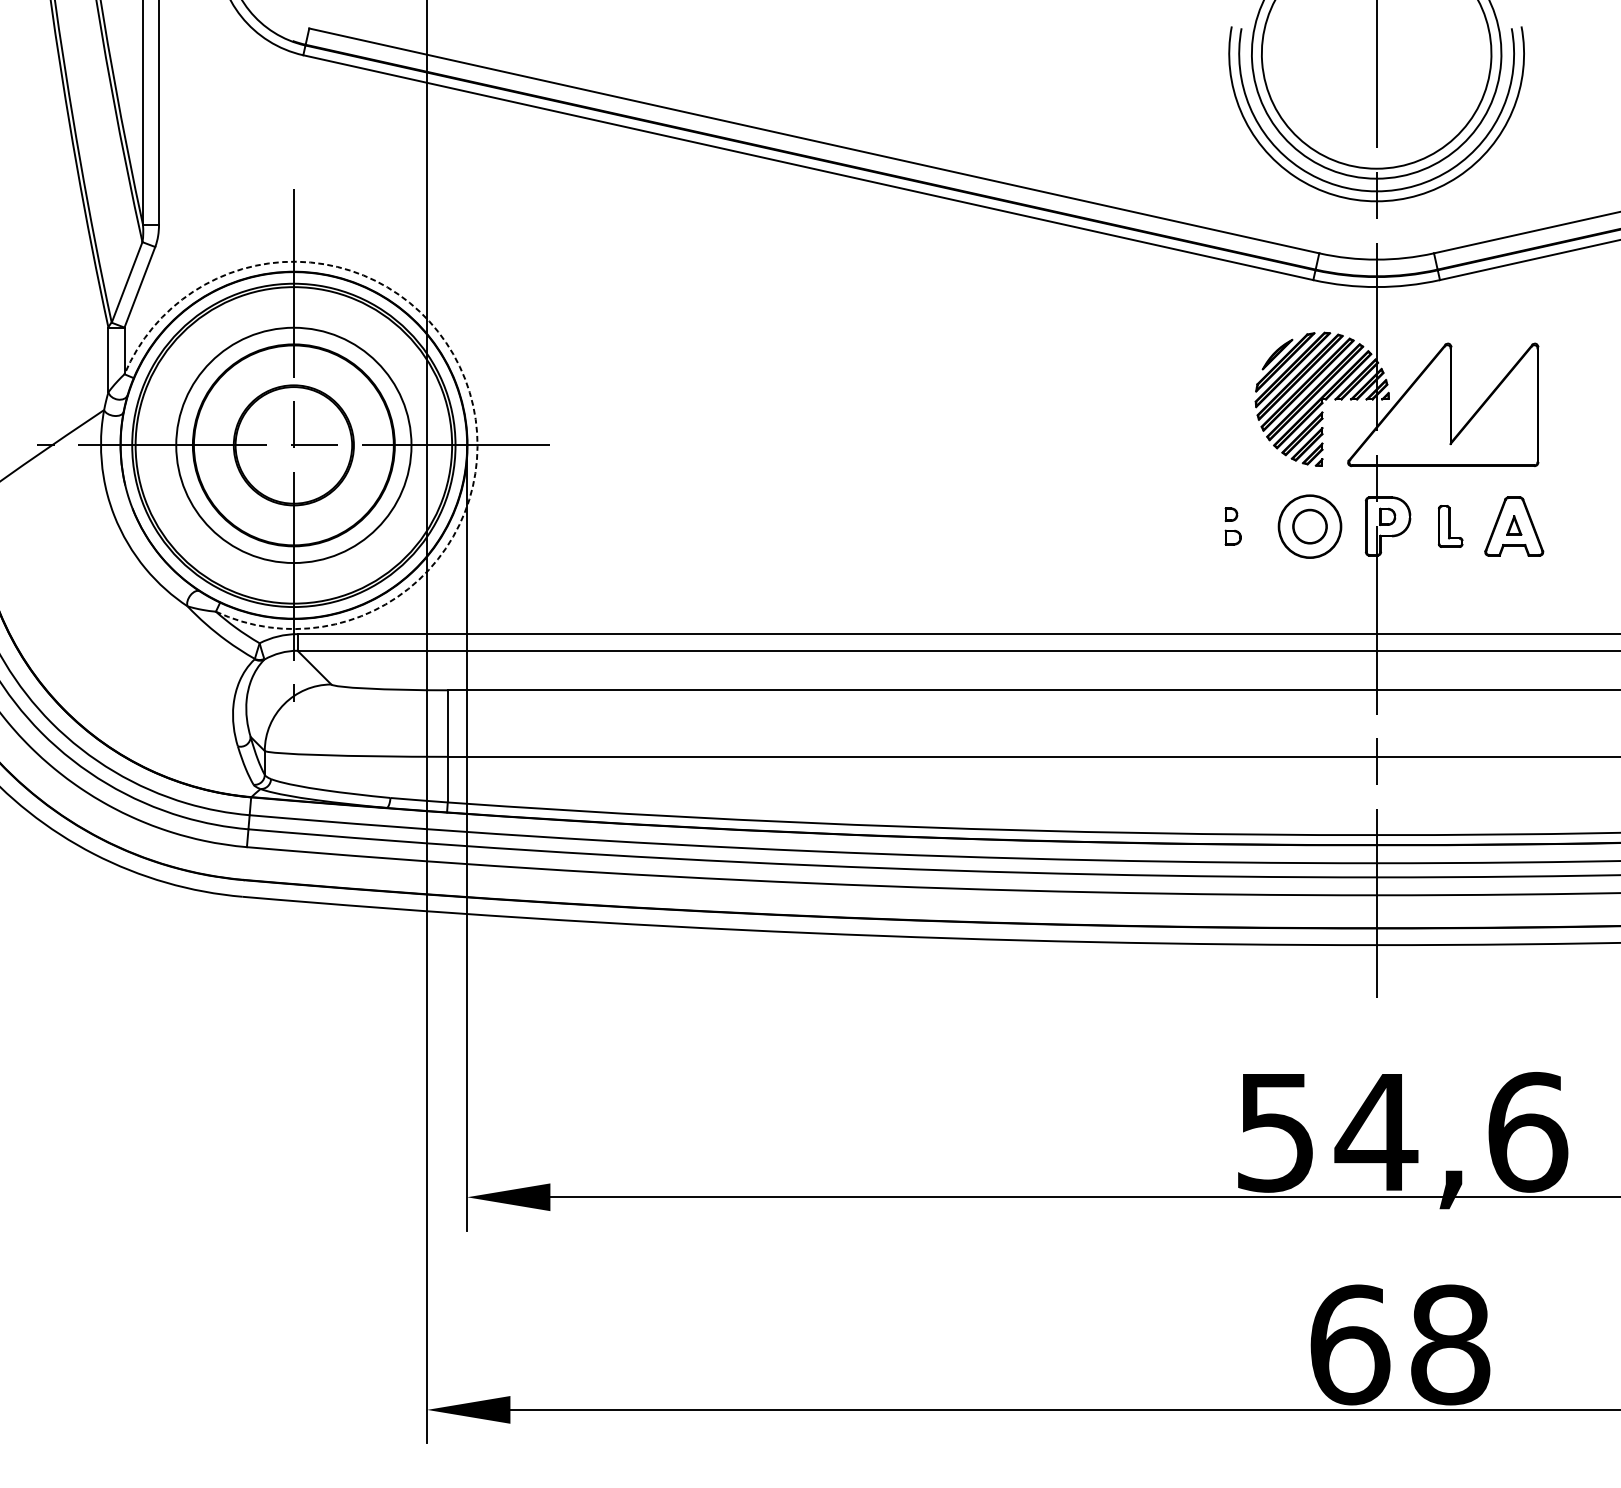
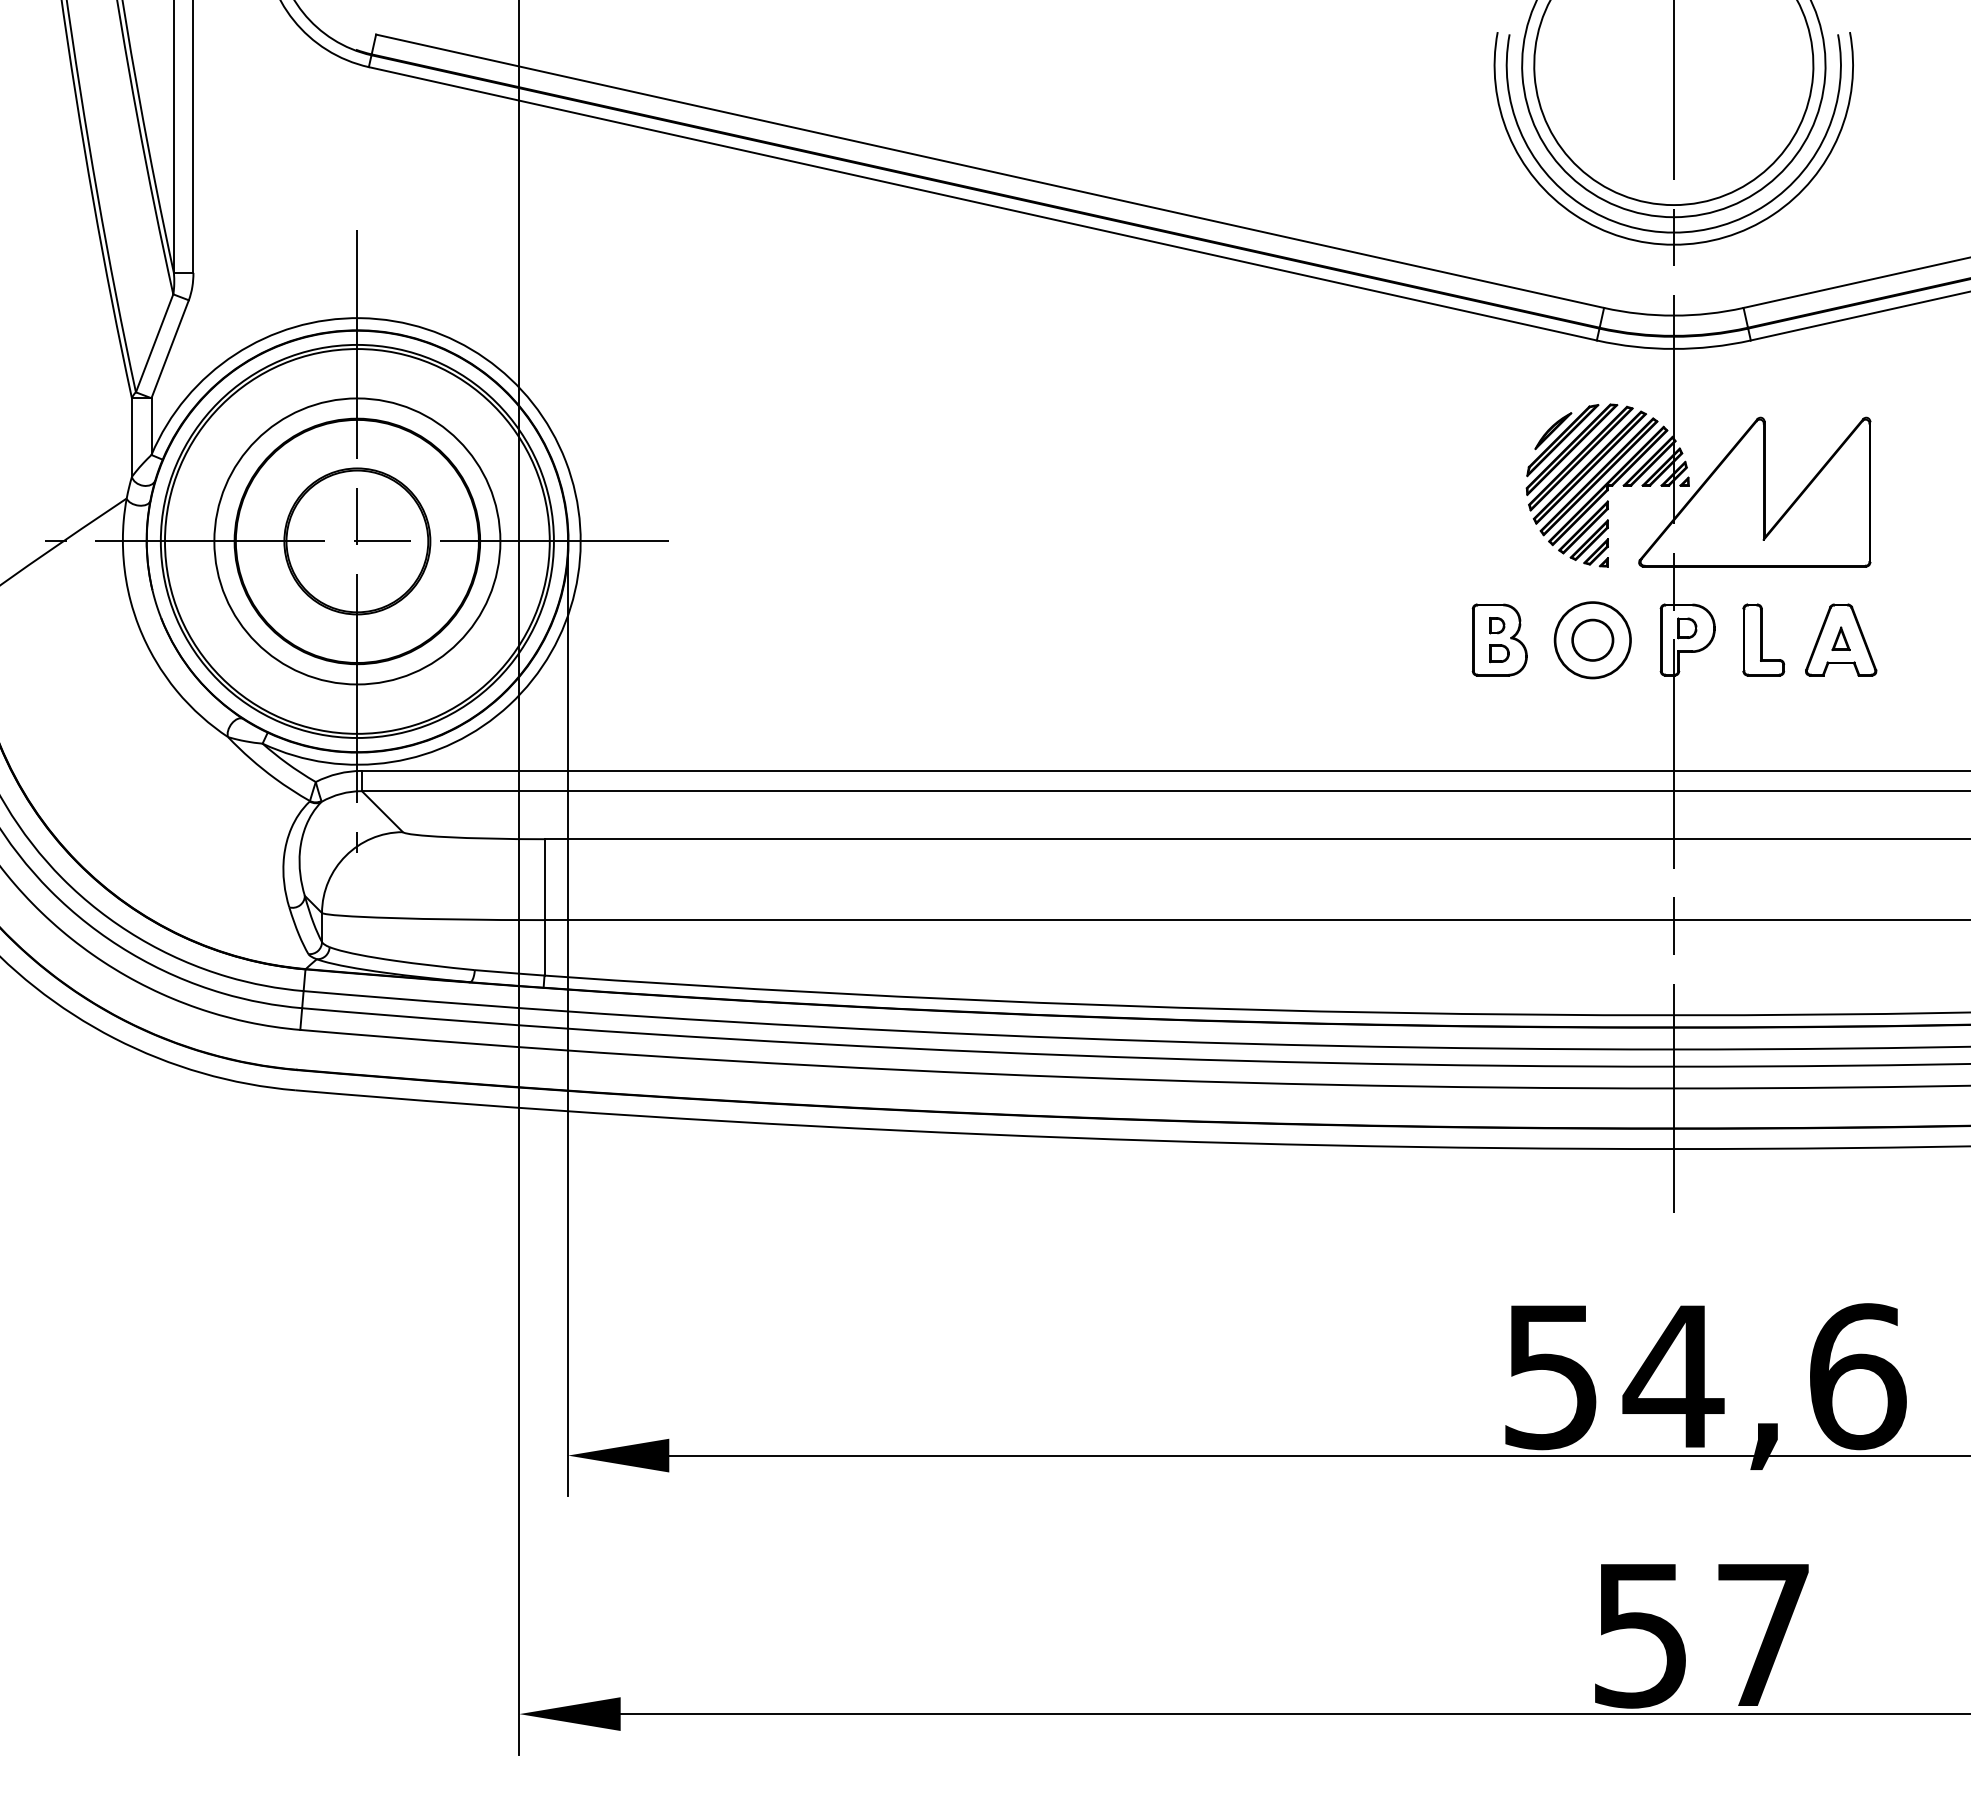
arc: (465, 379) -> (565, 461), dashed -> solid
part: (1233, 526) -> (1499, 639), added
part: (1450, 526) -> (1763, 639), size x1.43
text: (1400, 1344) -> (1702, 1634), 68 -> 57

